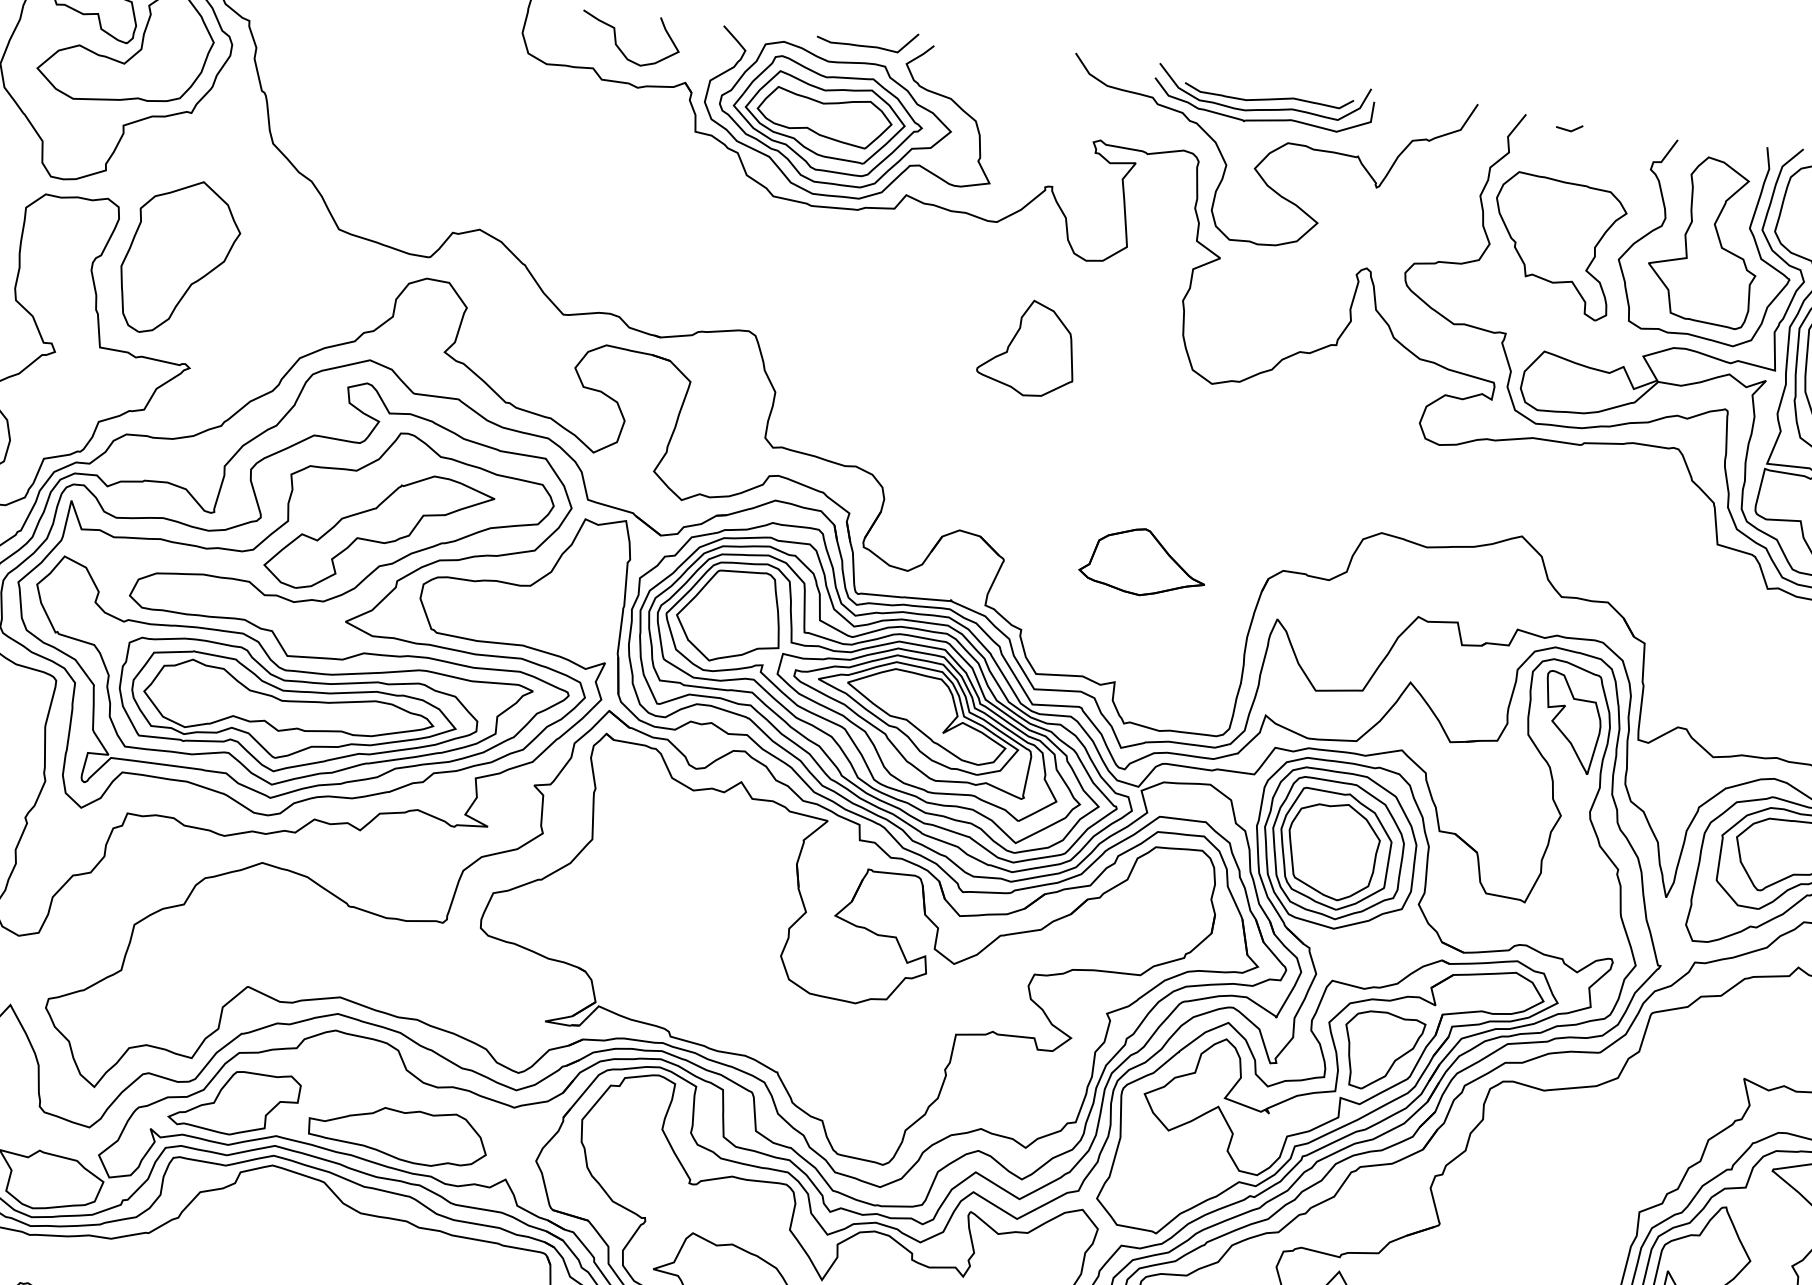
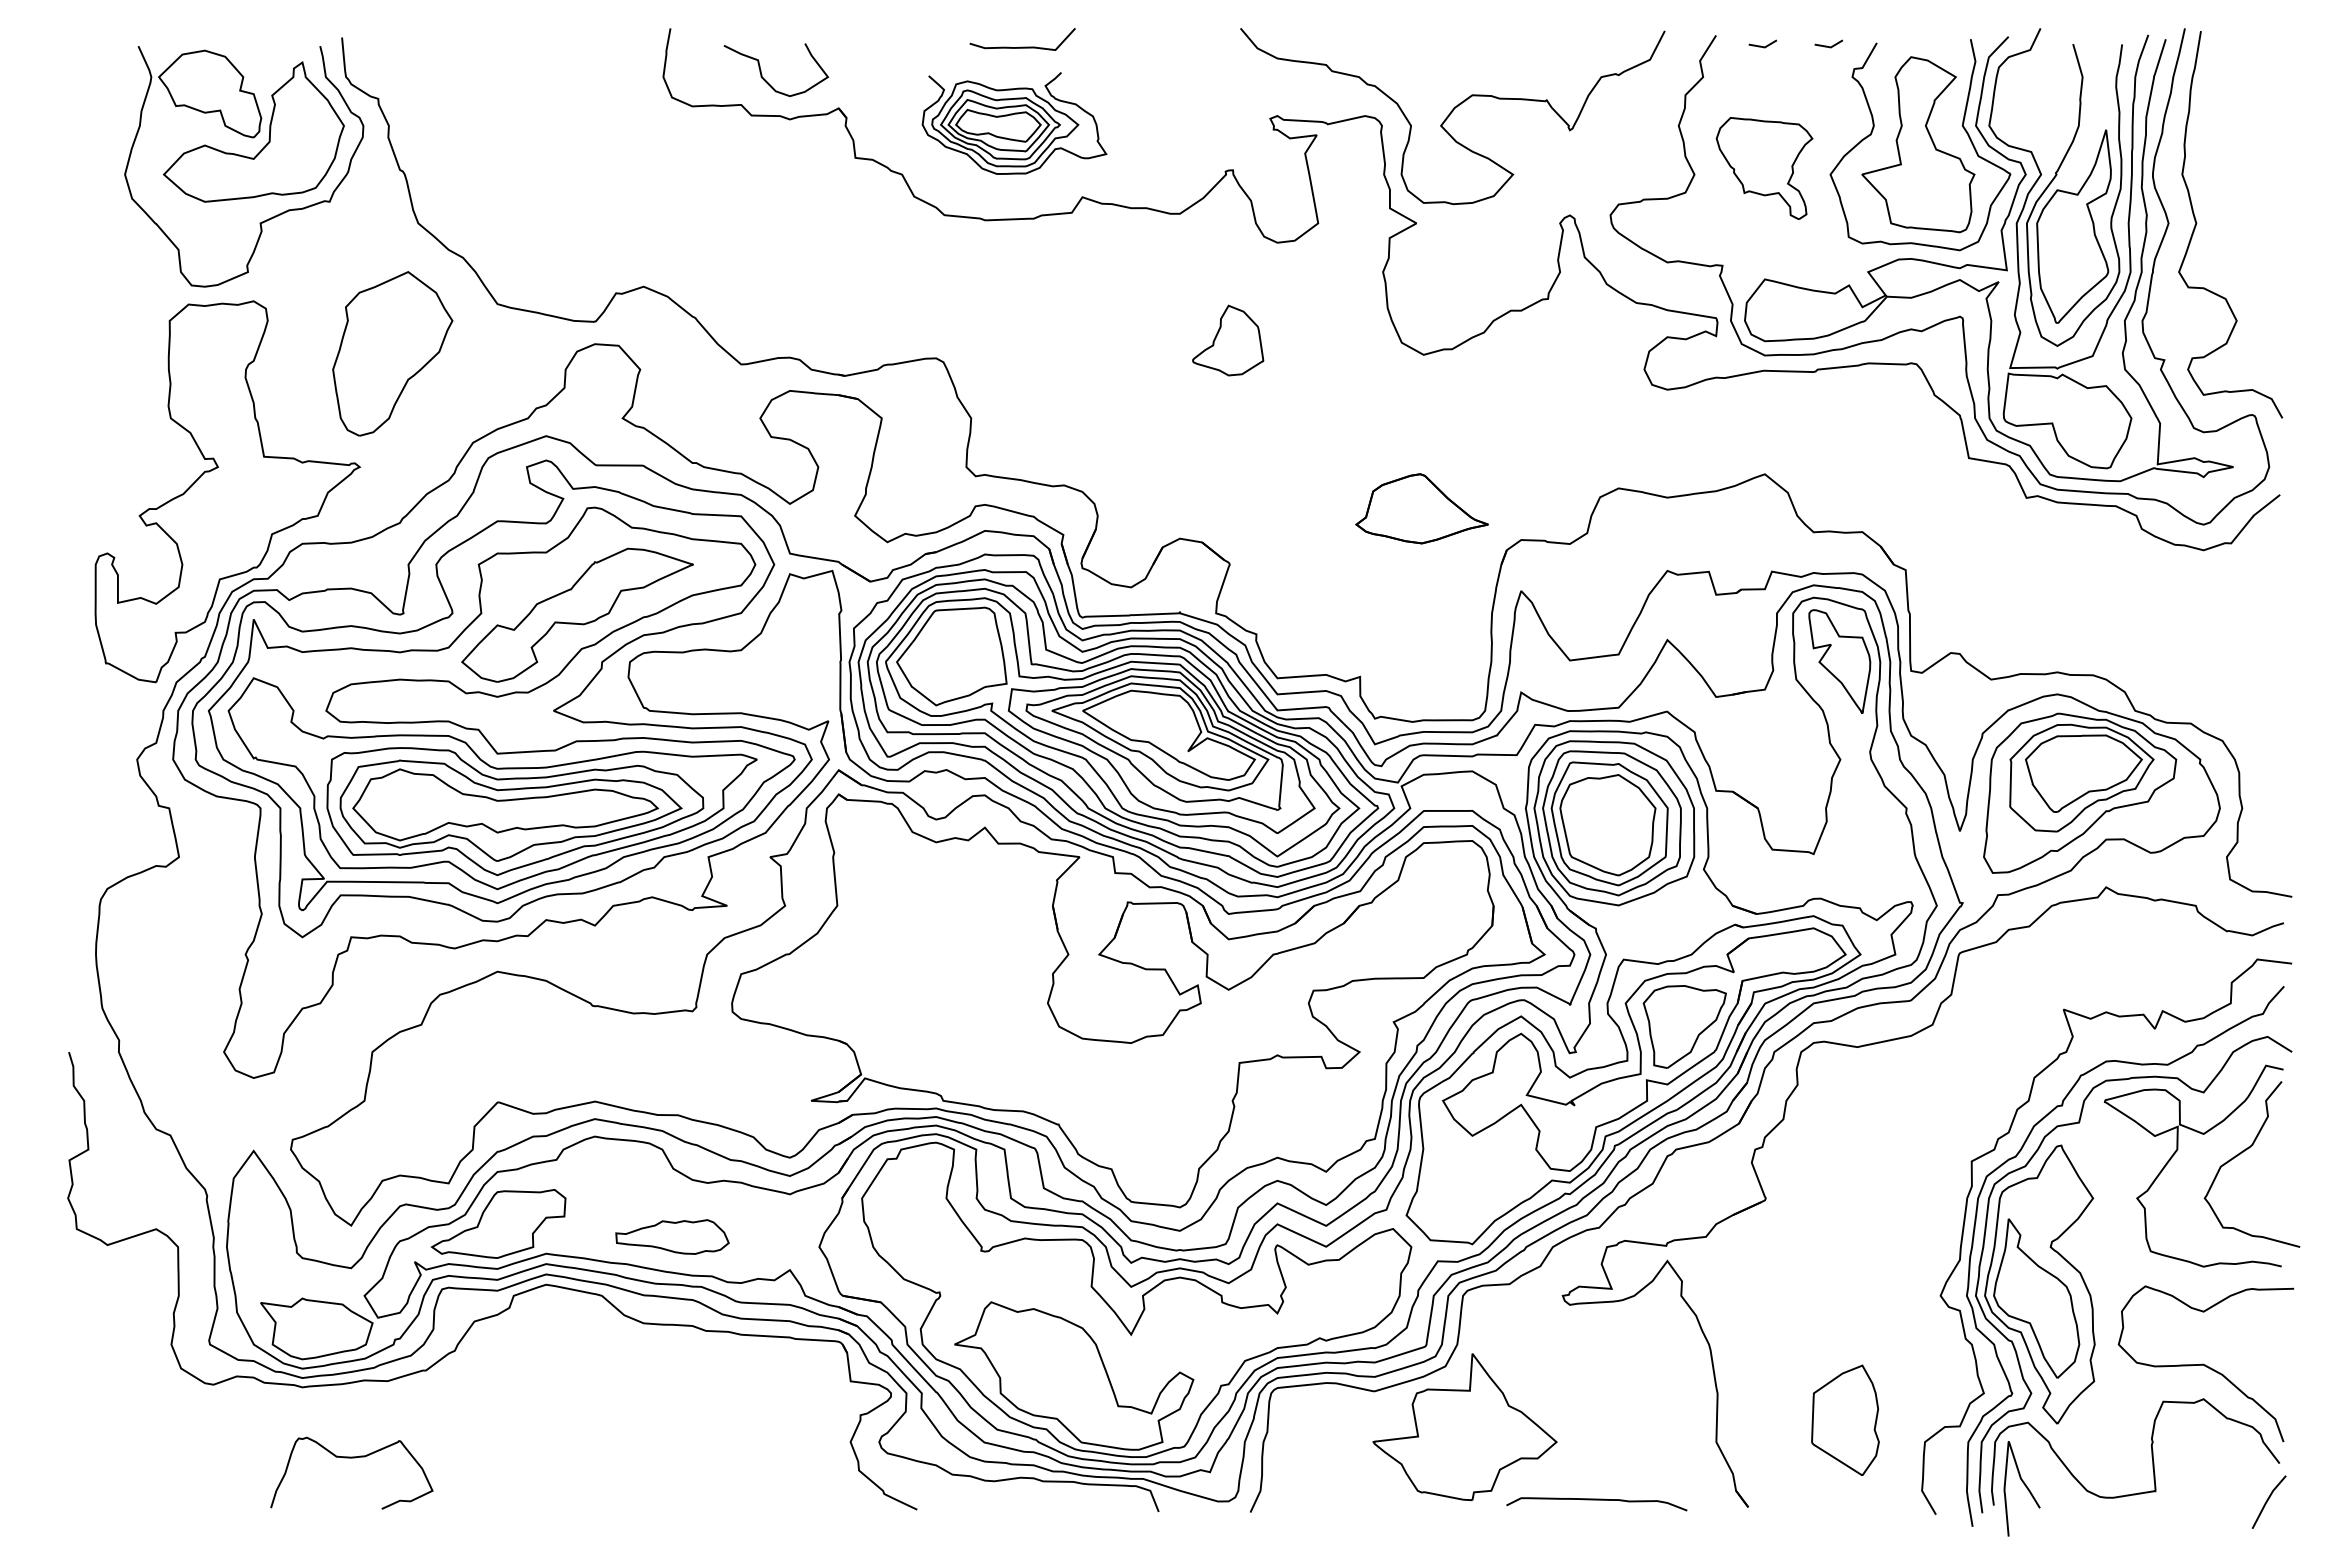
part: (1263, 100) -> (1441, 53), removed
part: (850, 117) -> (1014, 123), size x0.6
line: (1630, 136) -> (1827, 45), added
part: (1556, 246) -> (1764, 168), size x0.7
part: (179, 257) -> (392, 353), moved
part: (1028, 347) -> (1228, 340), size x0.7
part: (1143, 562) -> (1421, 508), moved
part: (398, 1134) -> (672, 1236), size x0.6

